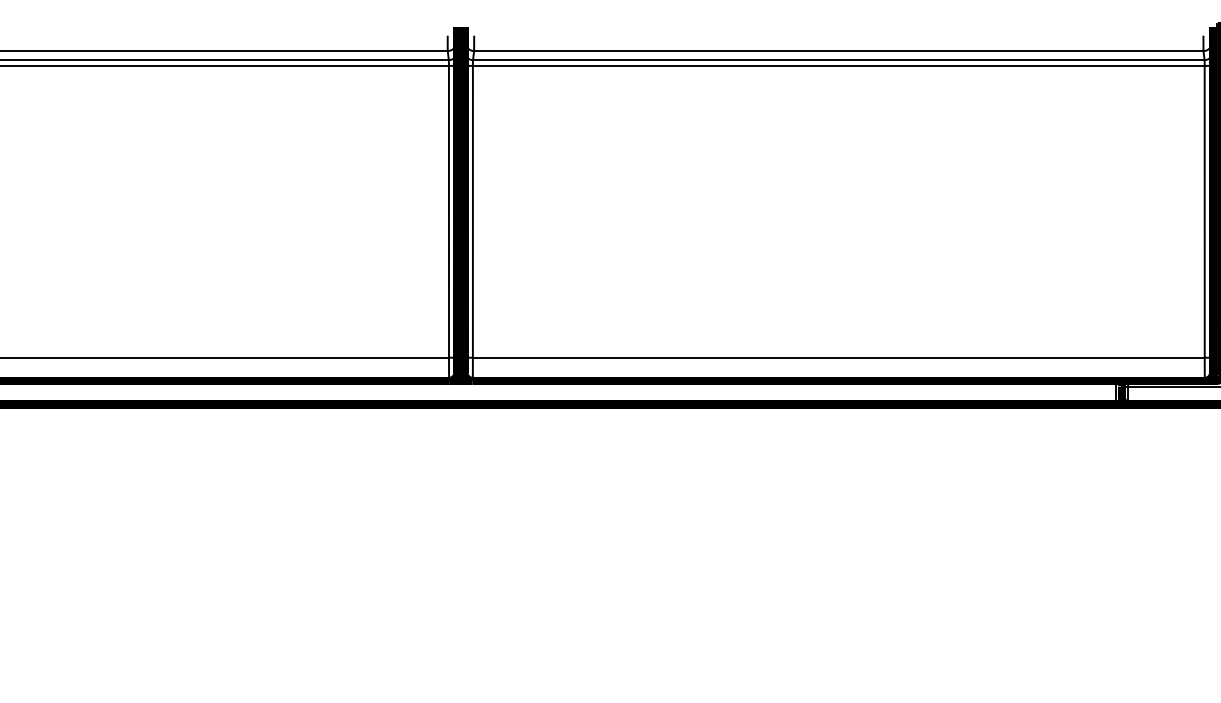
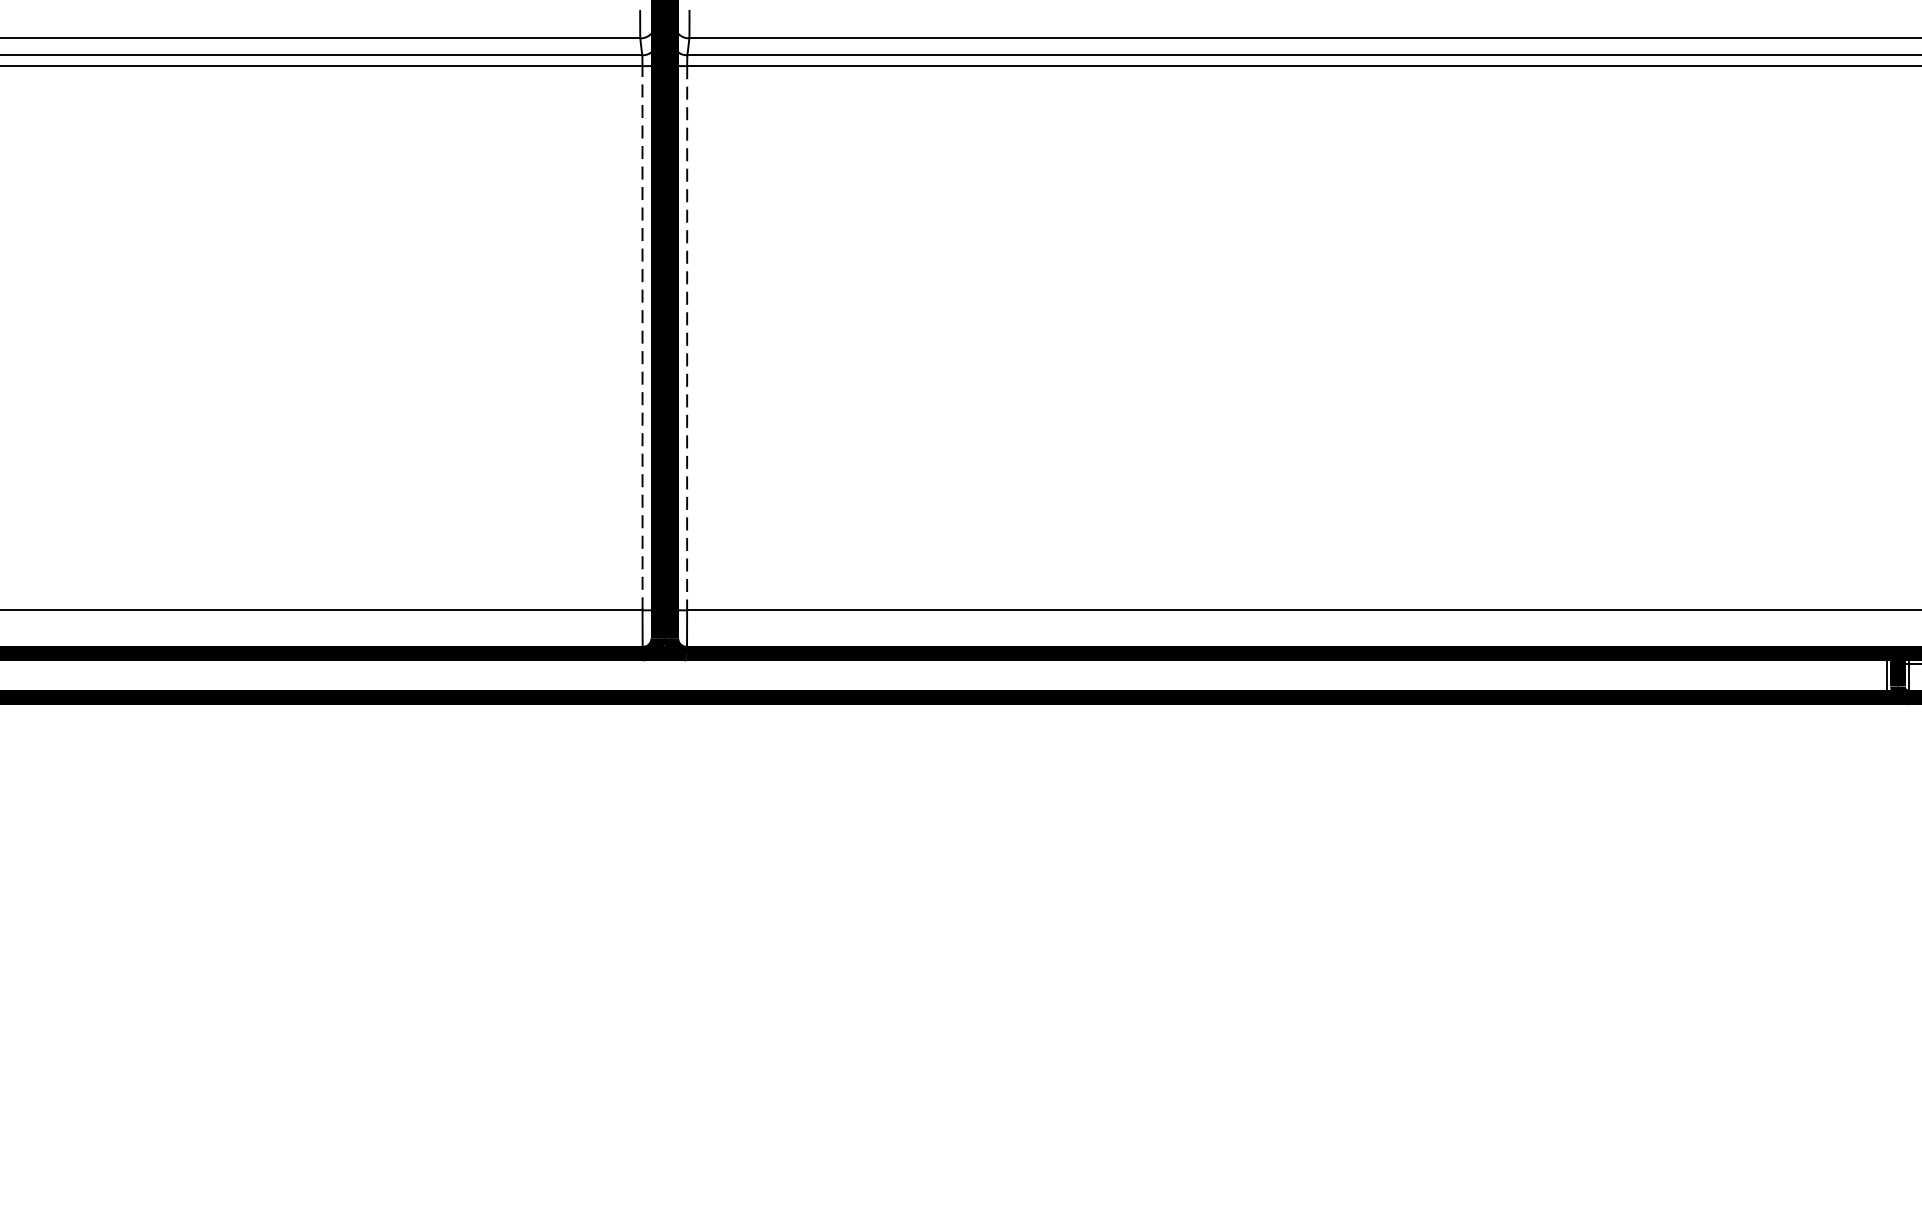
line: (448, 211) -> (641, 337), solid -> dashed
line: (472, 211) -> (686, 337), solid -> dashed

